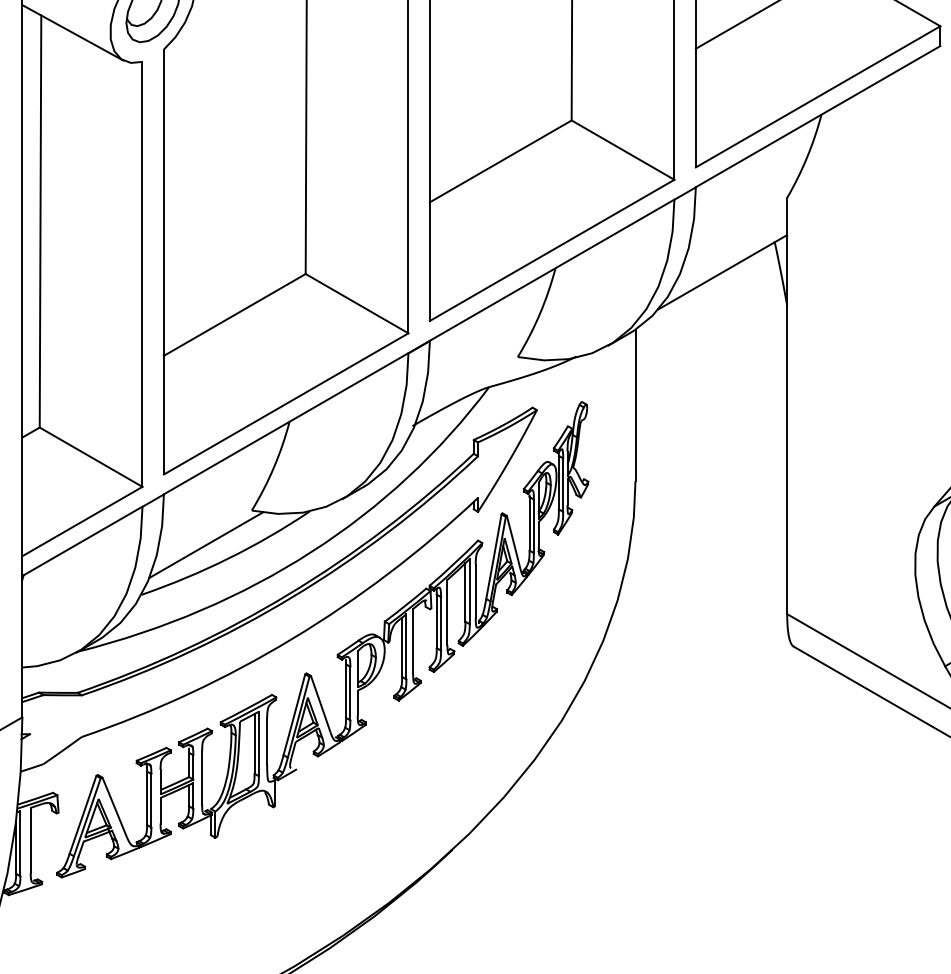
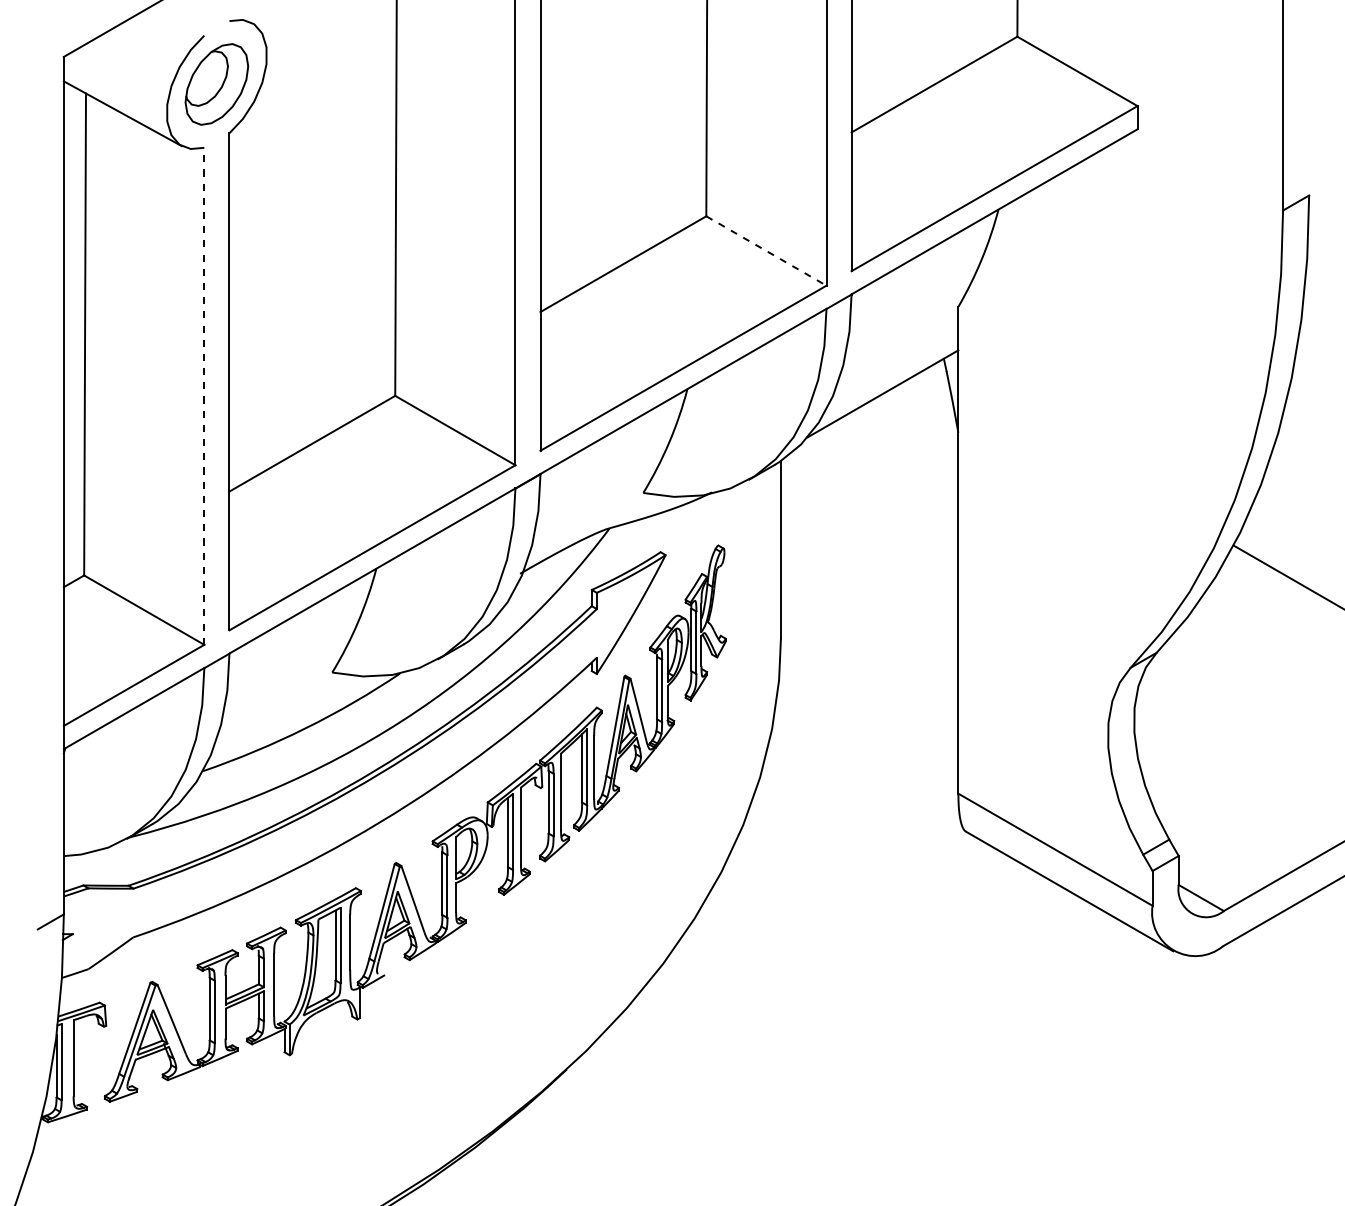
line: (623, 150) -> (766, 251), solid -> dashed
line: (142, 274) -> (204, 396), solid -> dashed
line: (205, 544) -> (278, 712), removed

